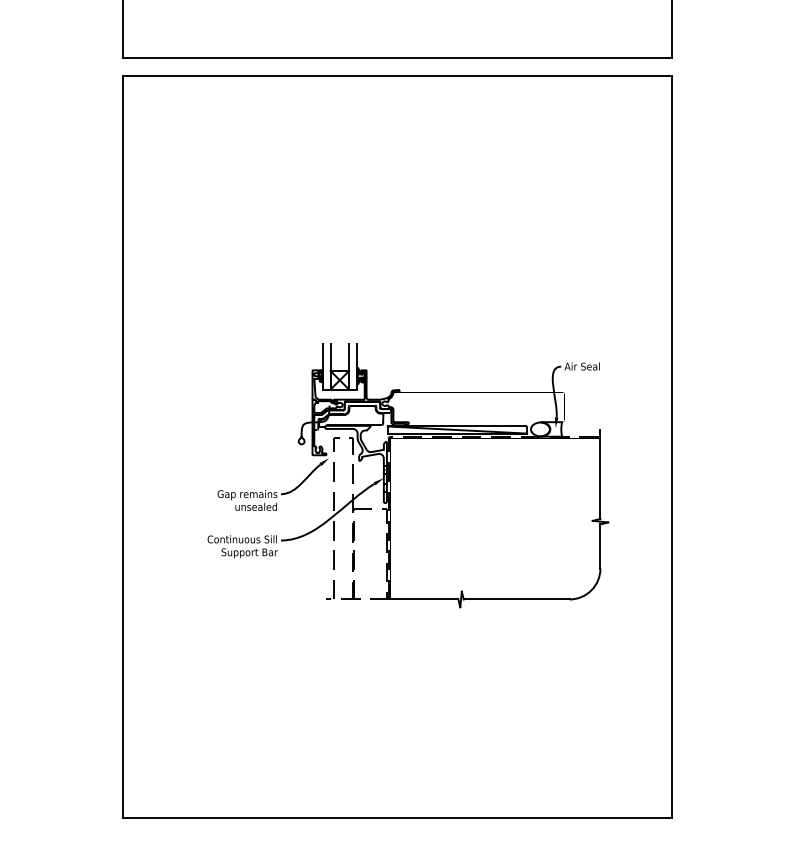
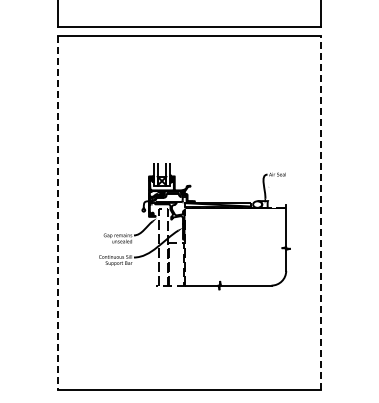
line: (122, 446) -> (58, 212), solid -> dashed
line: (672, 446) -> (320, 212), solid -> dashed

